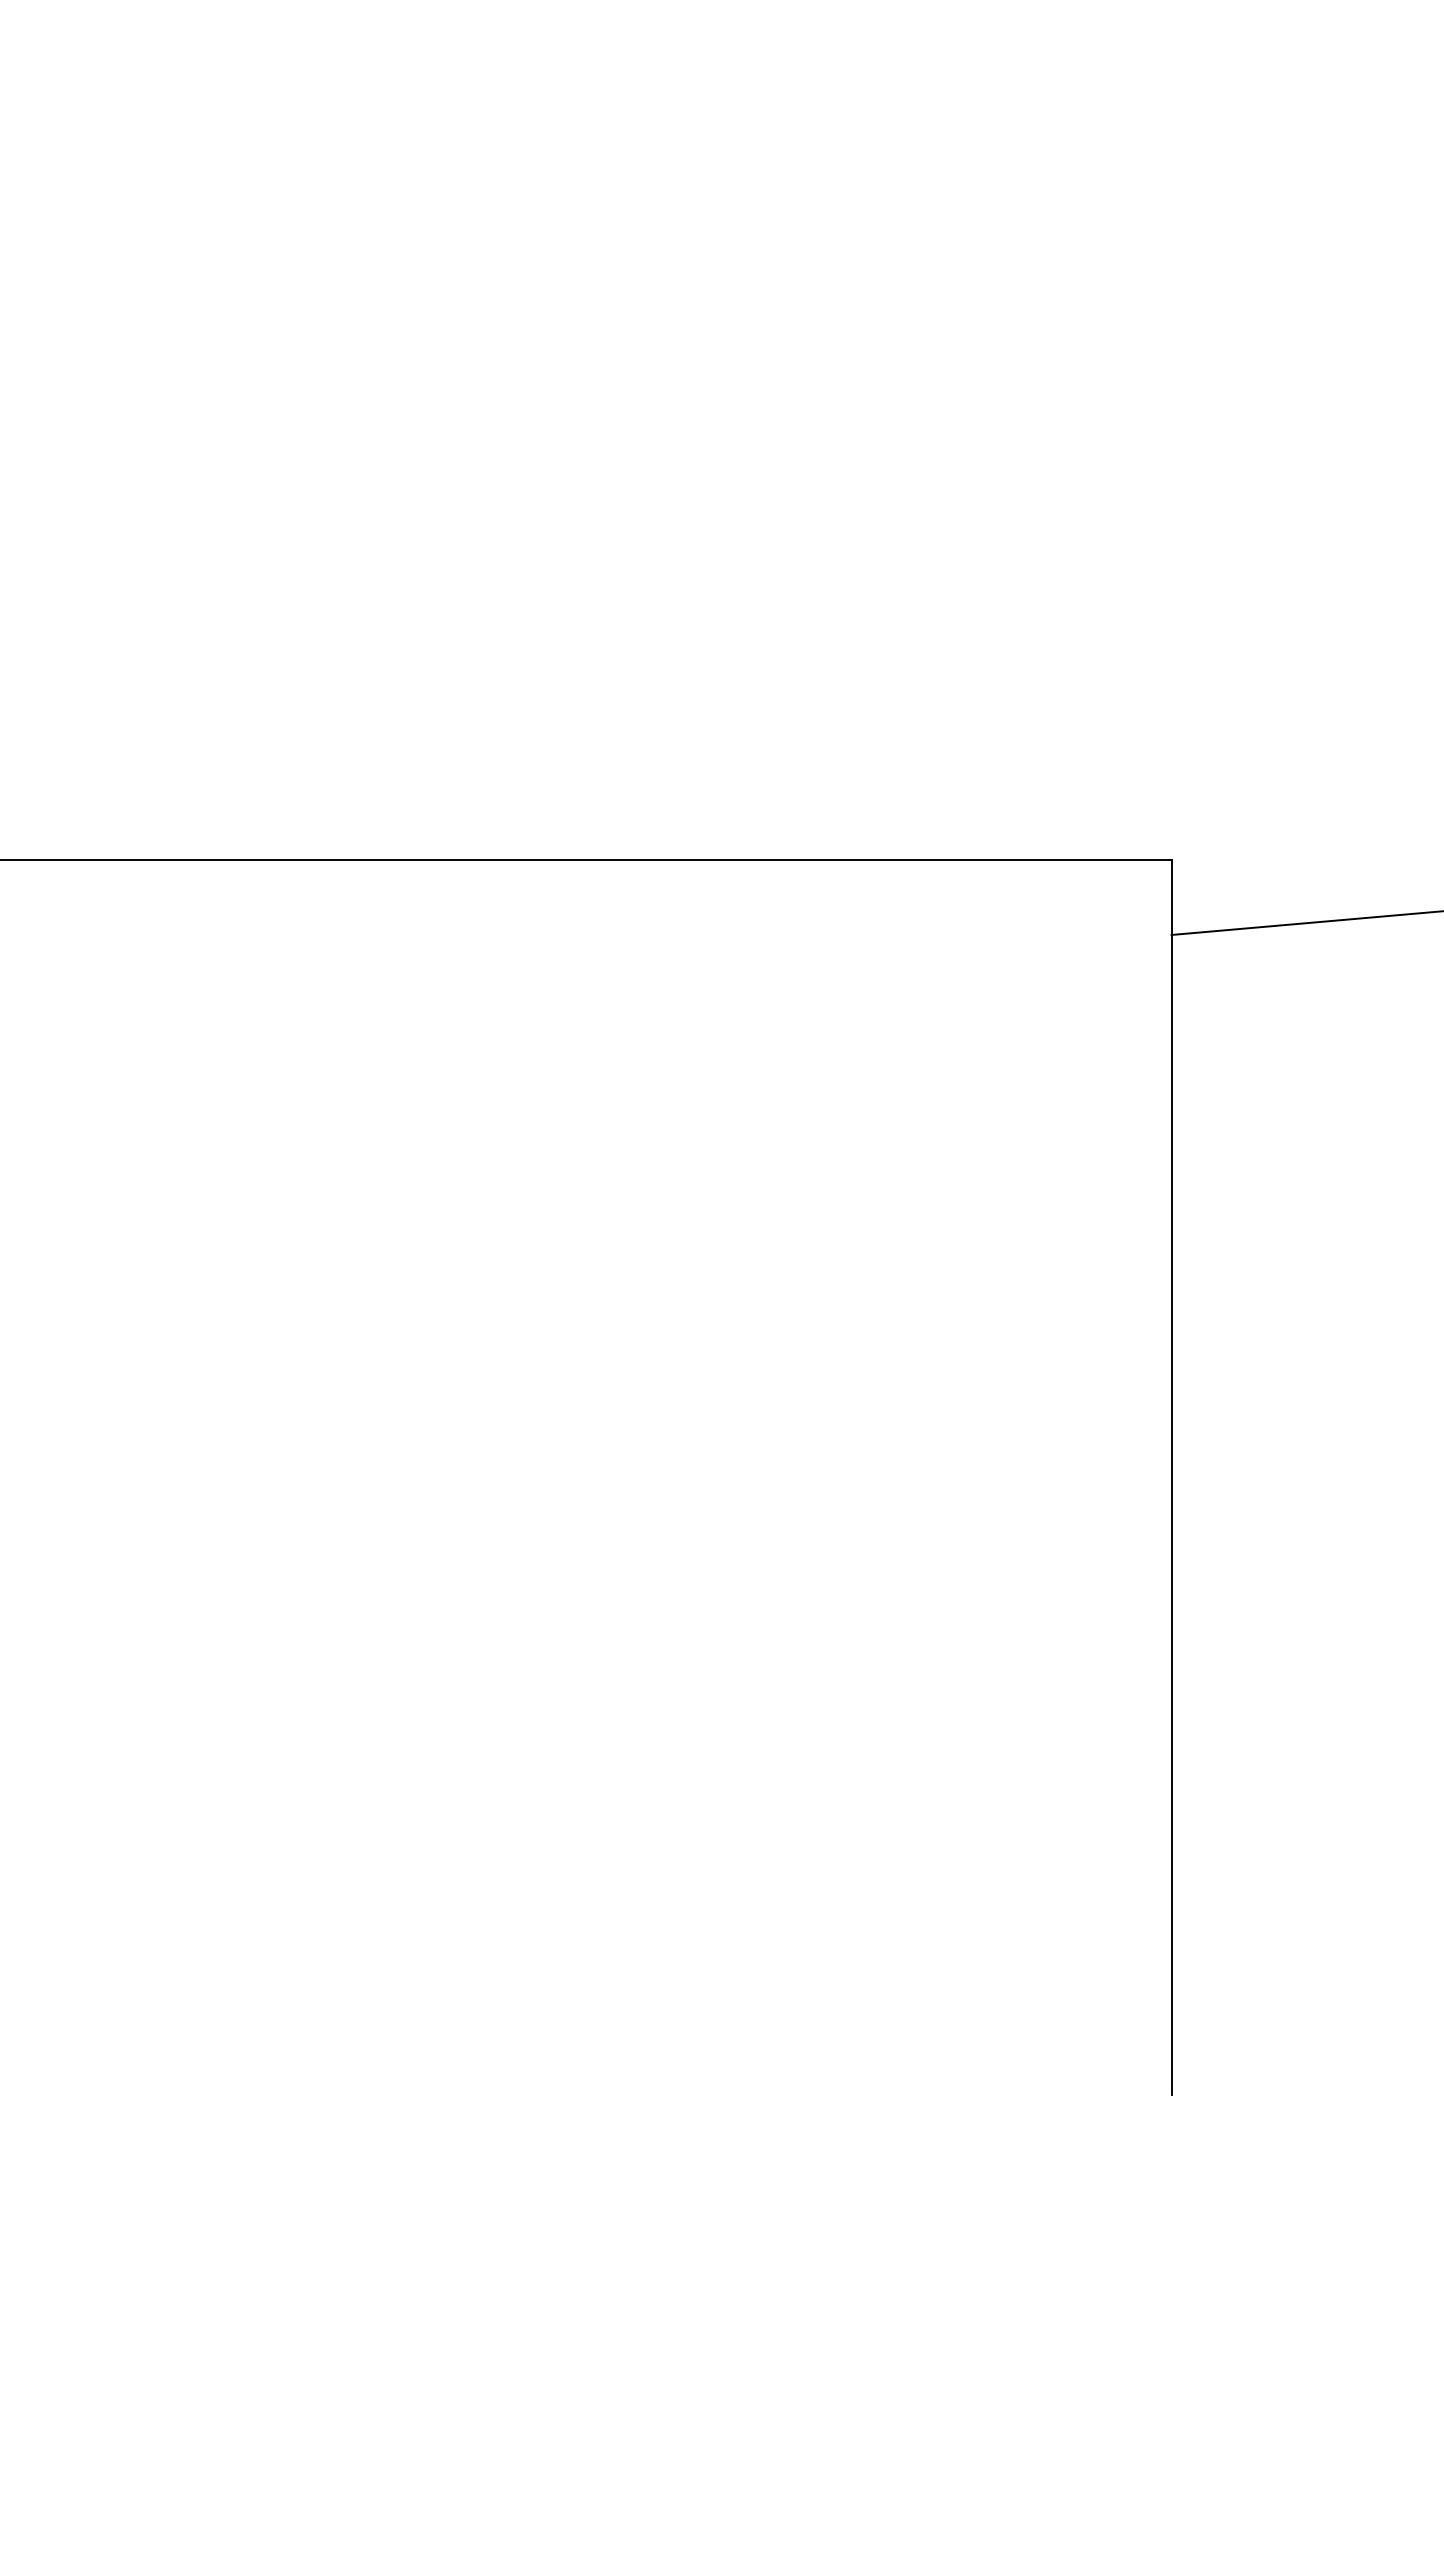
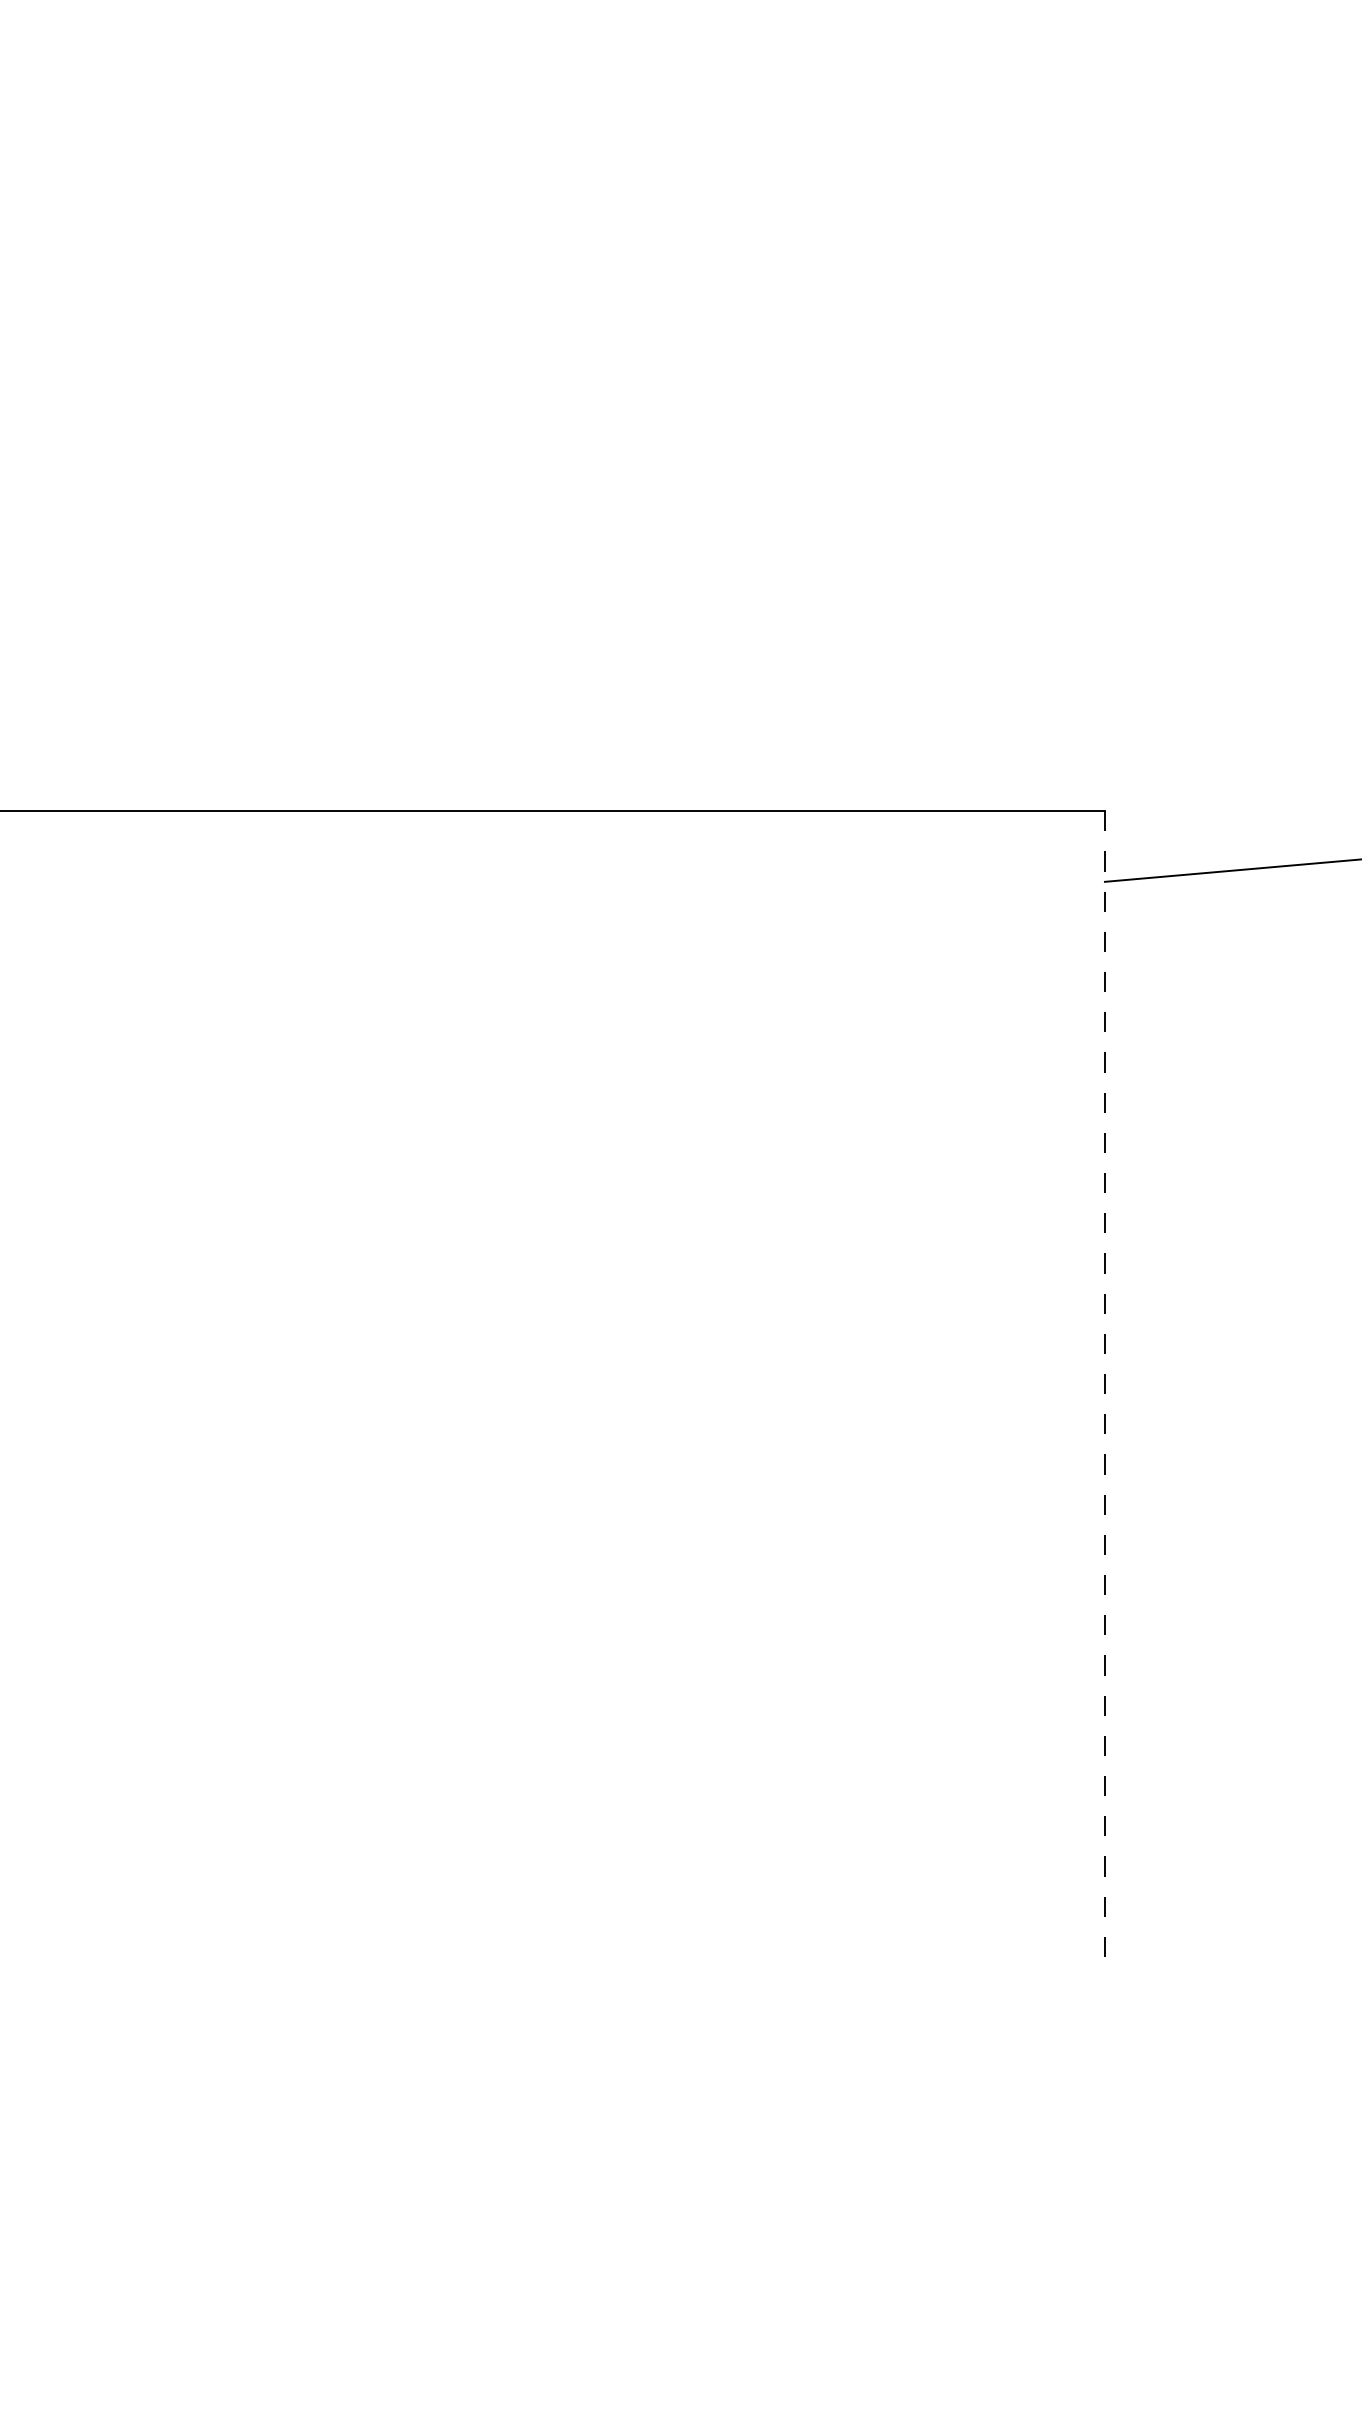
line: (1171, 1477) -> (1104, 1393), solid -> dashed

